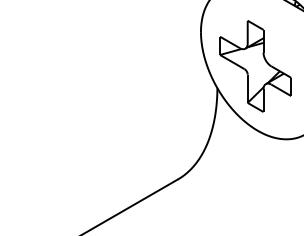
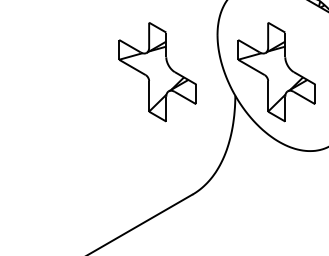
part: (145, 66) -> (157, 72), added

